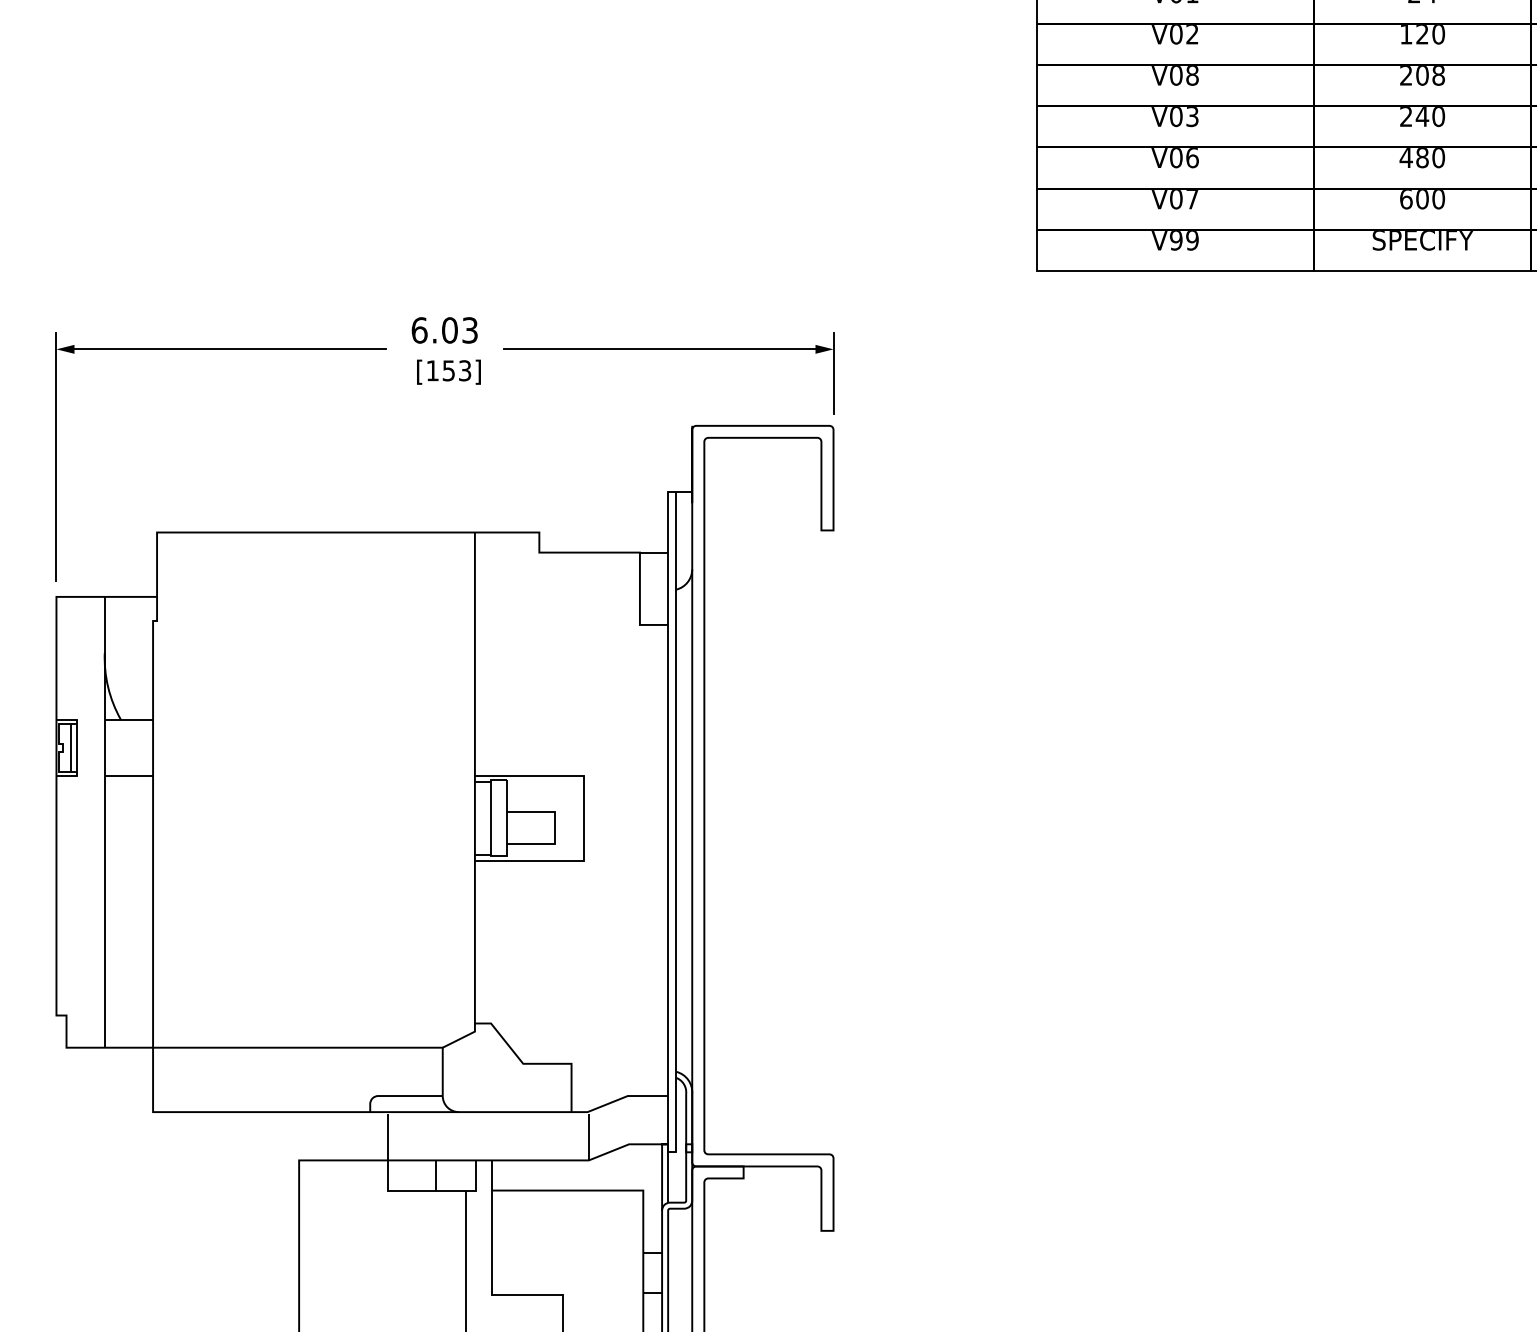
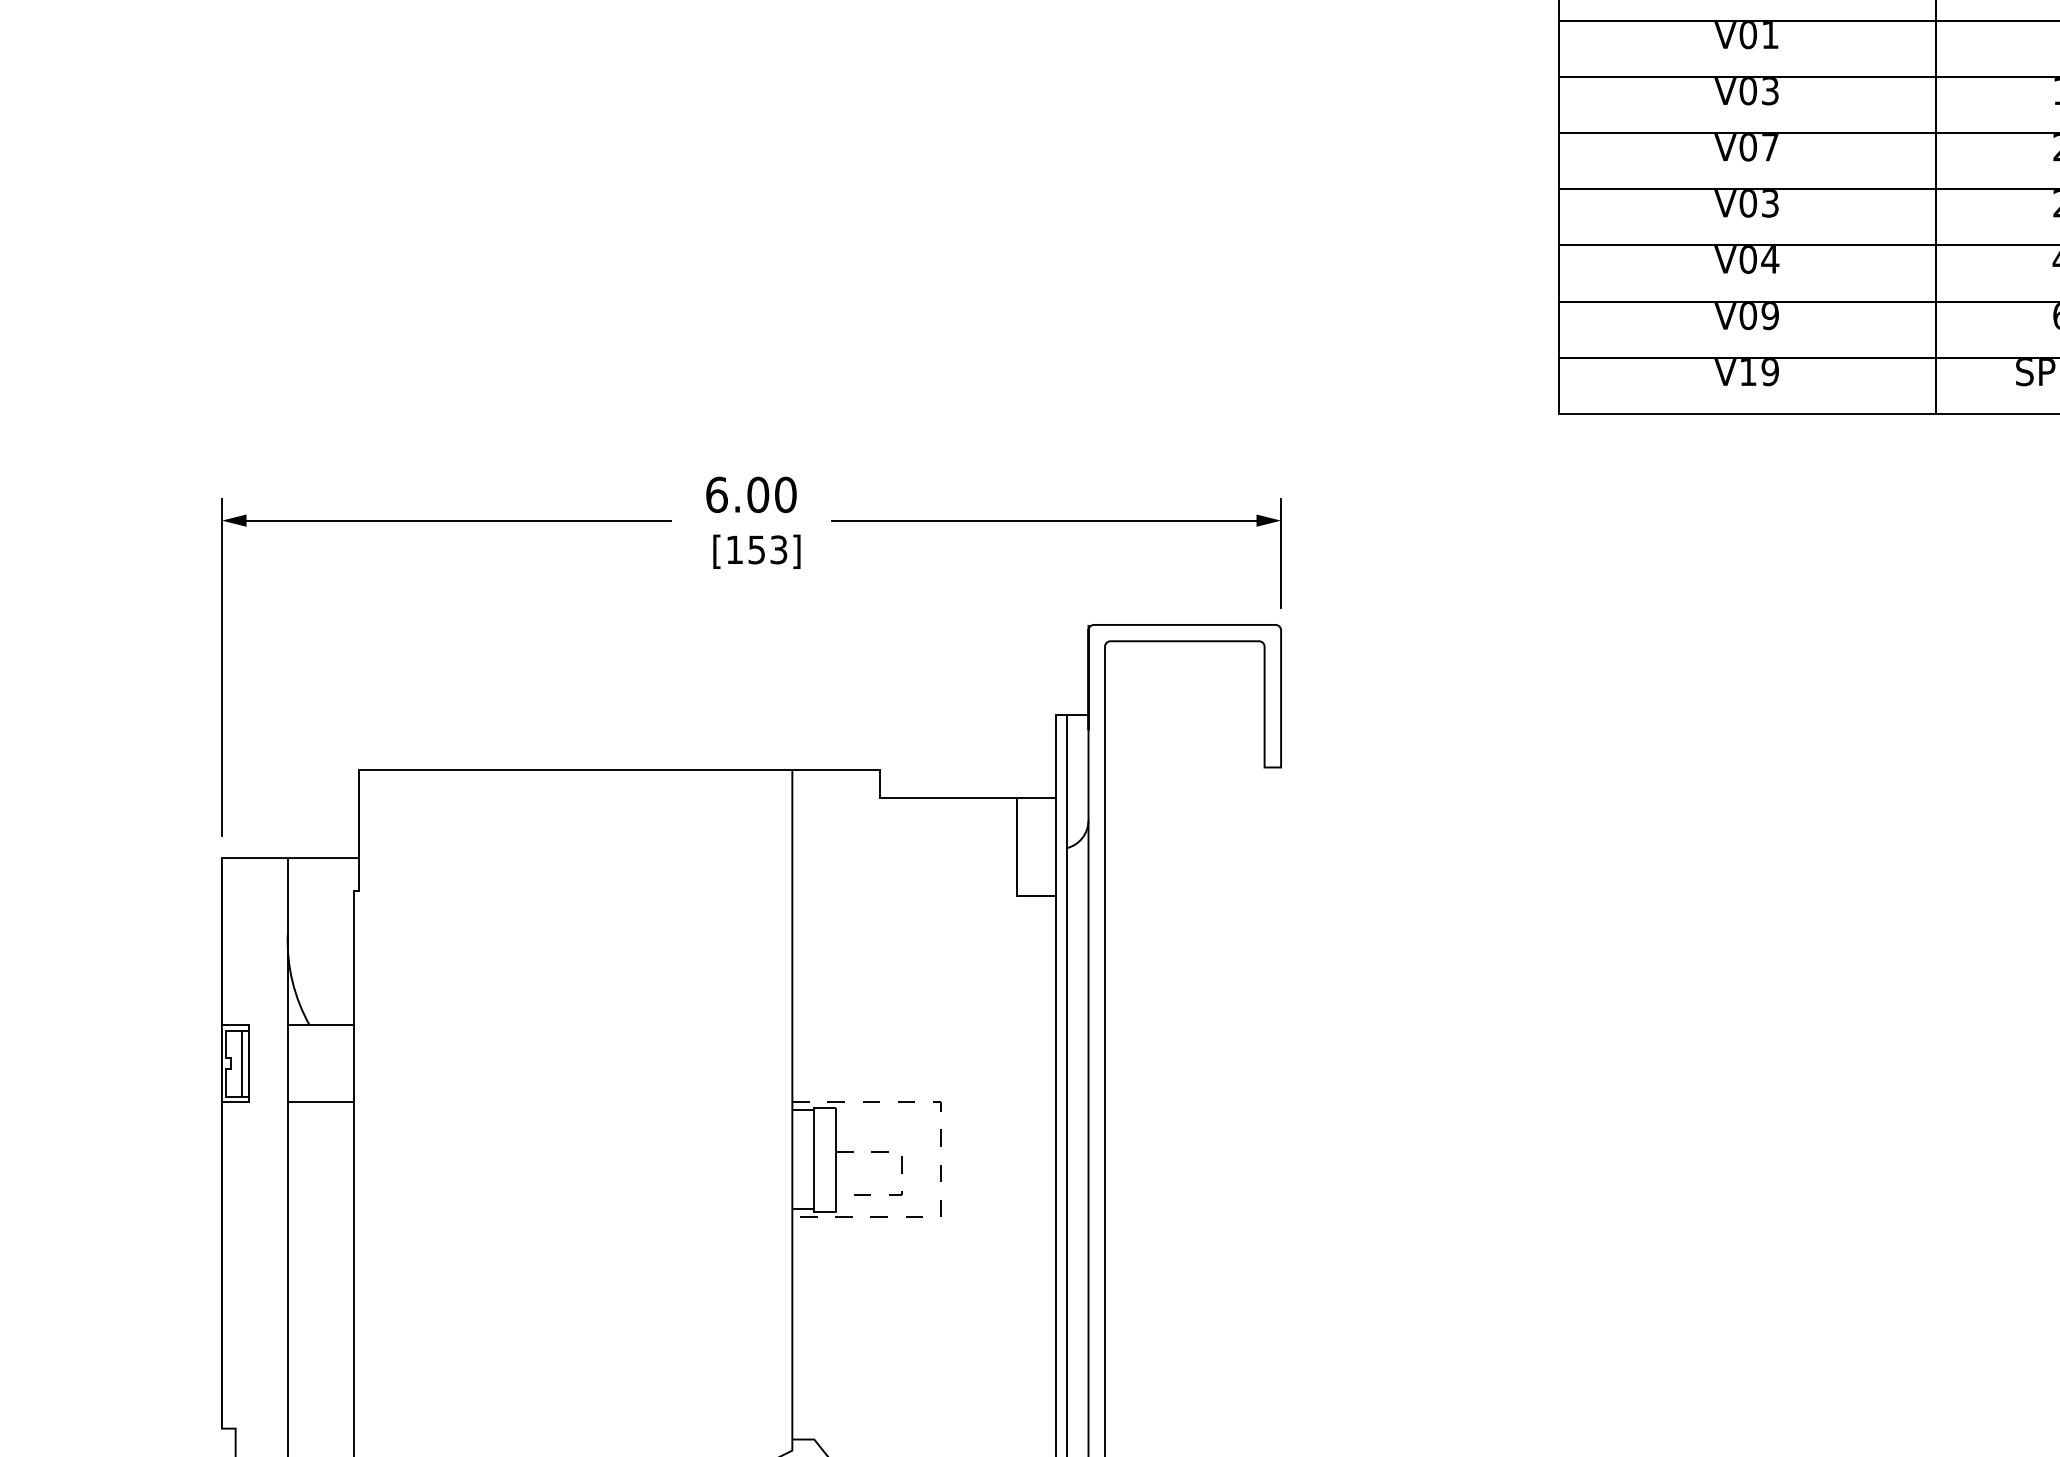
text: (1192, 34) -> (1770, 91), V02 -> V03
text: (1192, 75) -> (1770, 147), V08 -> V07
text: (1192, 158) -> (1770, 260), V06 -> V04
text: (1192, 199) -> (1770, 316), V07 -> V09
text: (1176, 240) -> (1748, 372), V99 -> V19
text: (470, 330) -> (786, 494), 6.03 -> 6.00
line: (583, 818) -> (940, 1160), solid -> dashed
line: (555, 828) -> (902, 1173), solid -> dashed

